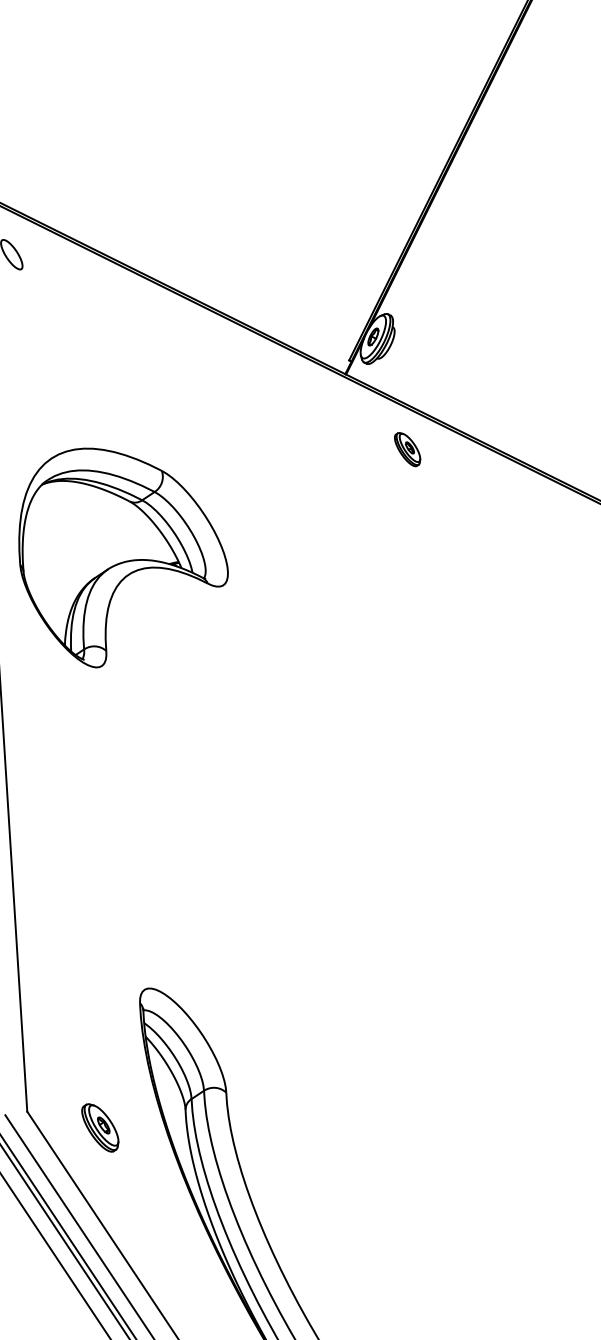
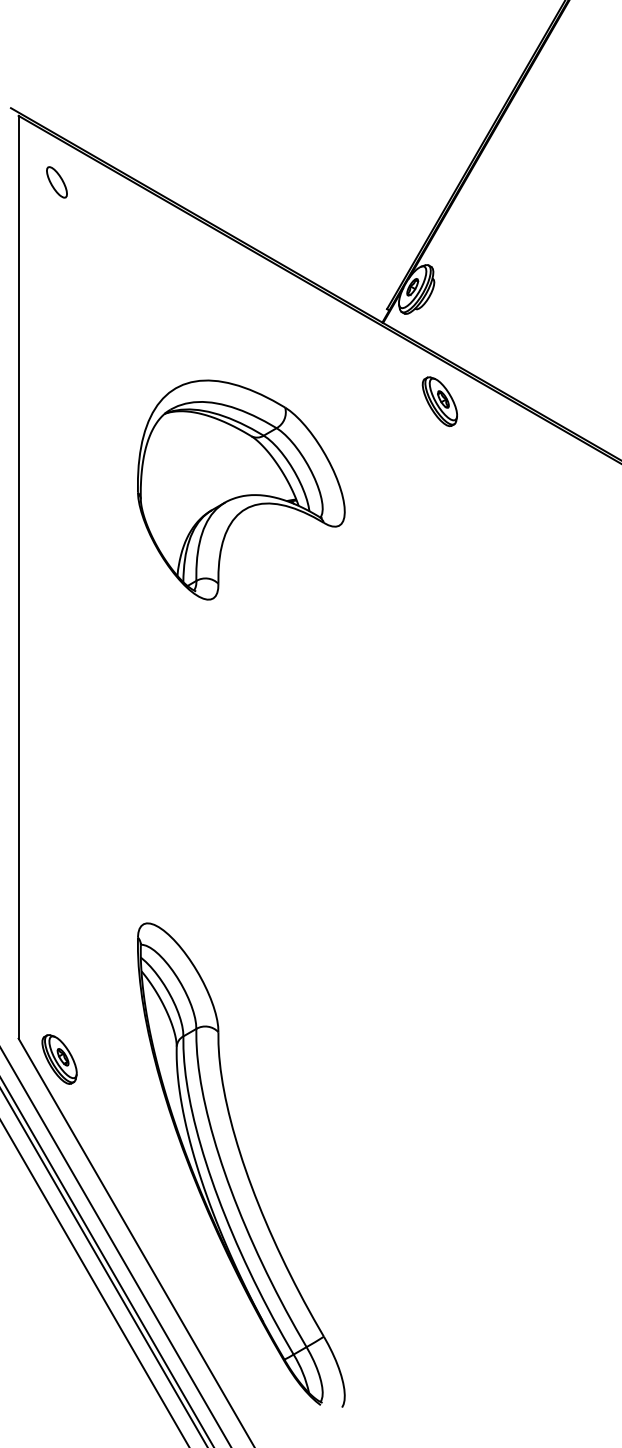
part: (407, 449) -> (439, 401), size x1.43
part: (123, 555) -> (241, 489), moved
part: (100, 1127) -> (59, 1059), moved

